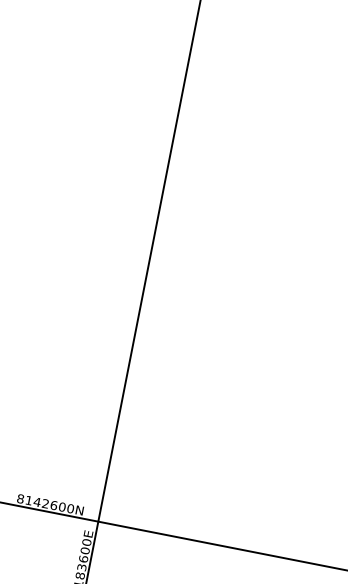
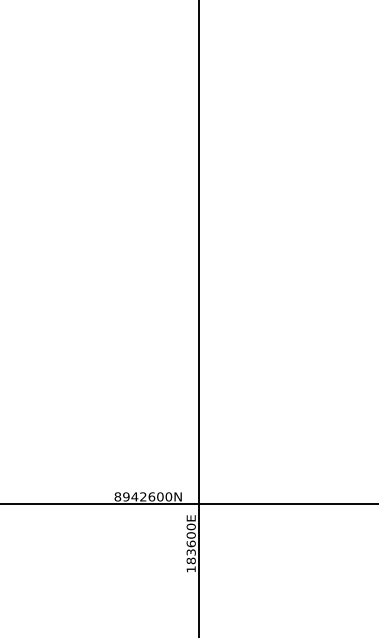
text: (29, 500) -> (126, 496), 8142600N -> 8942600N

